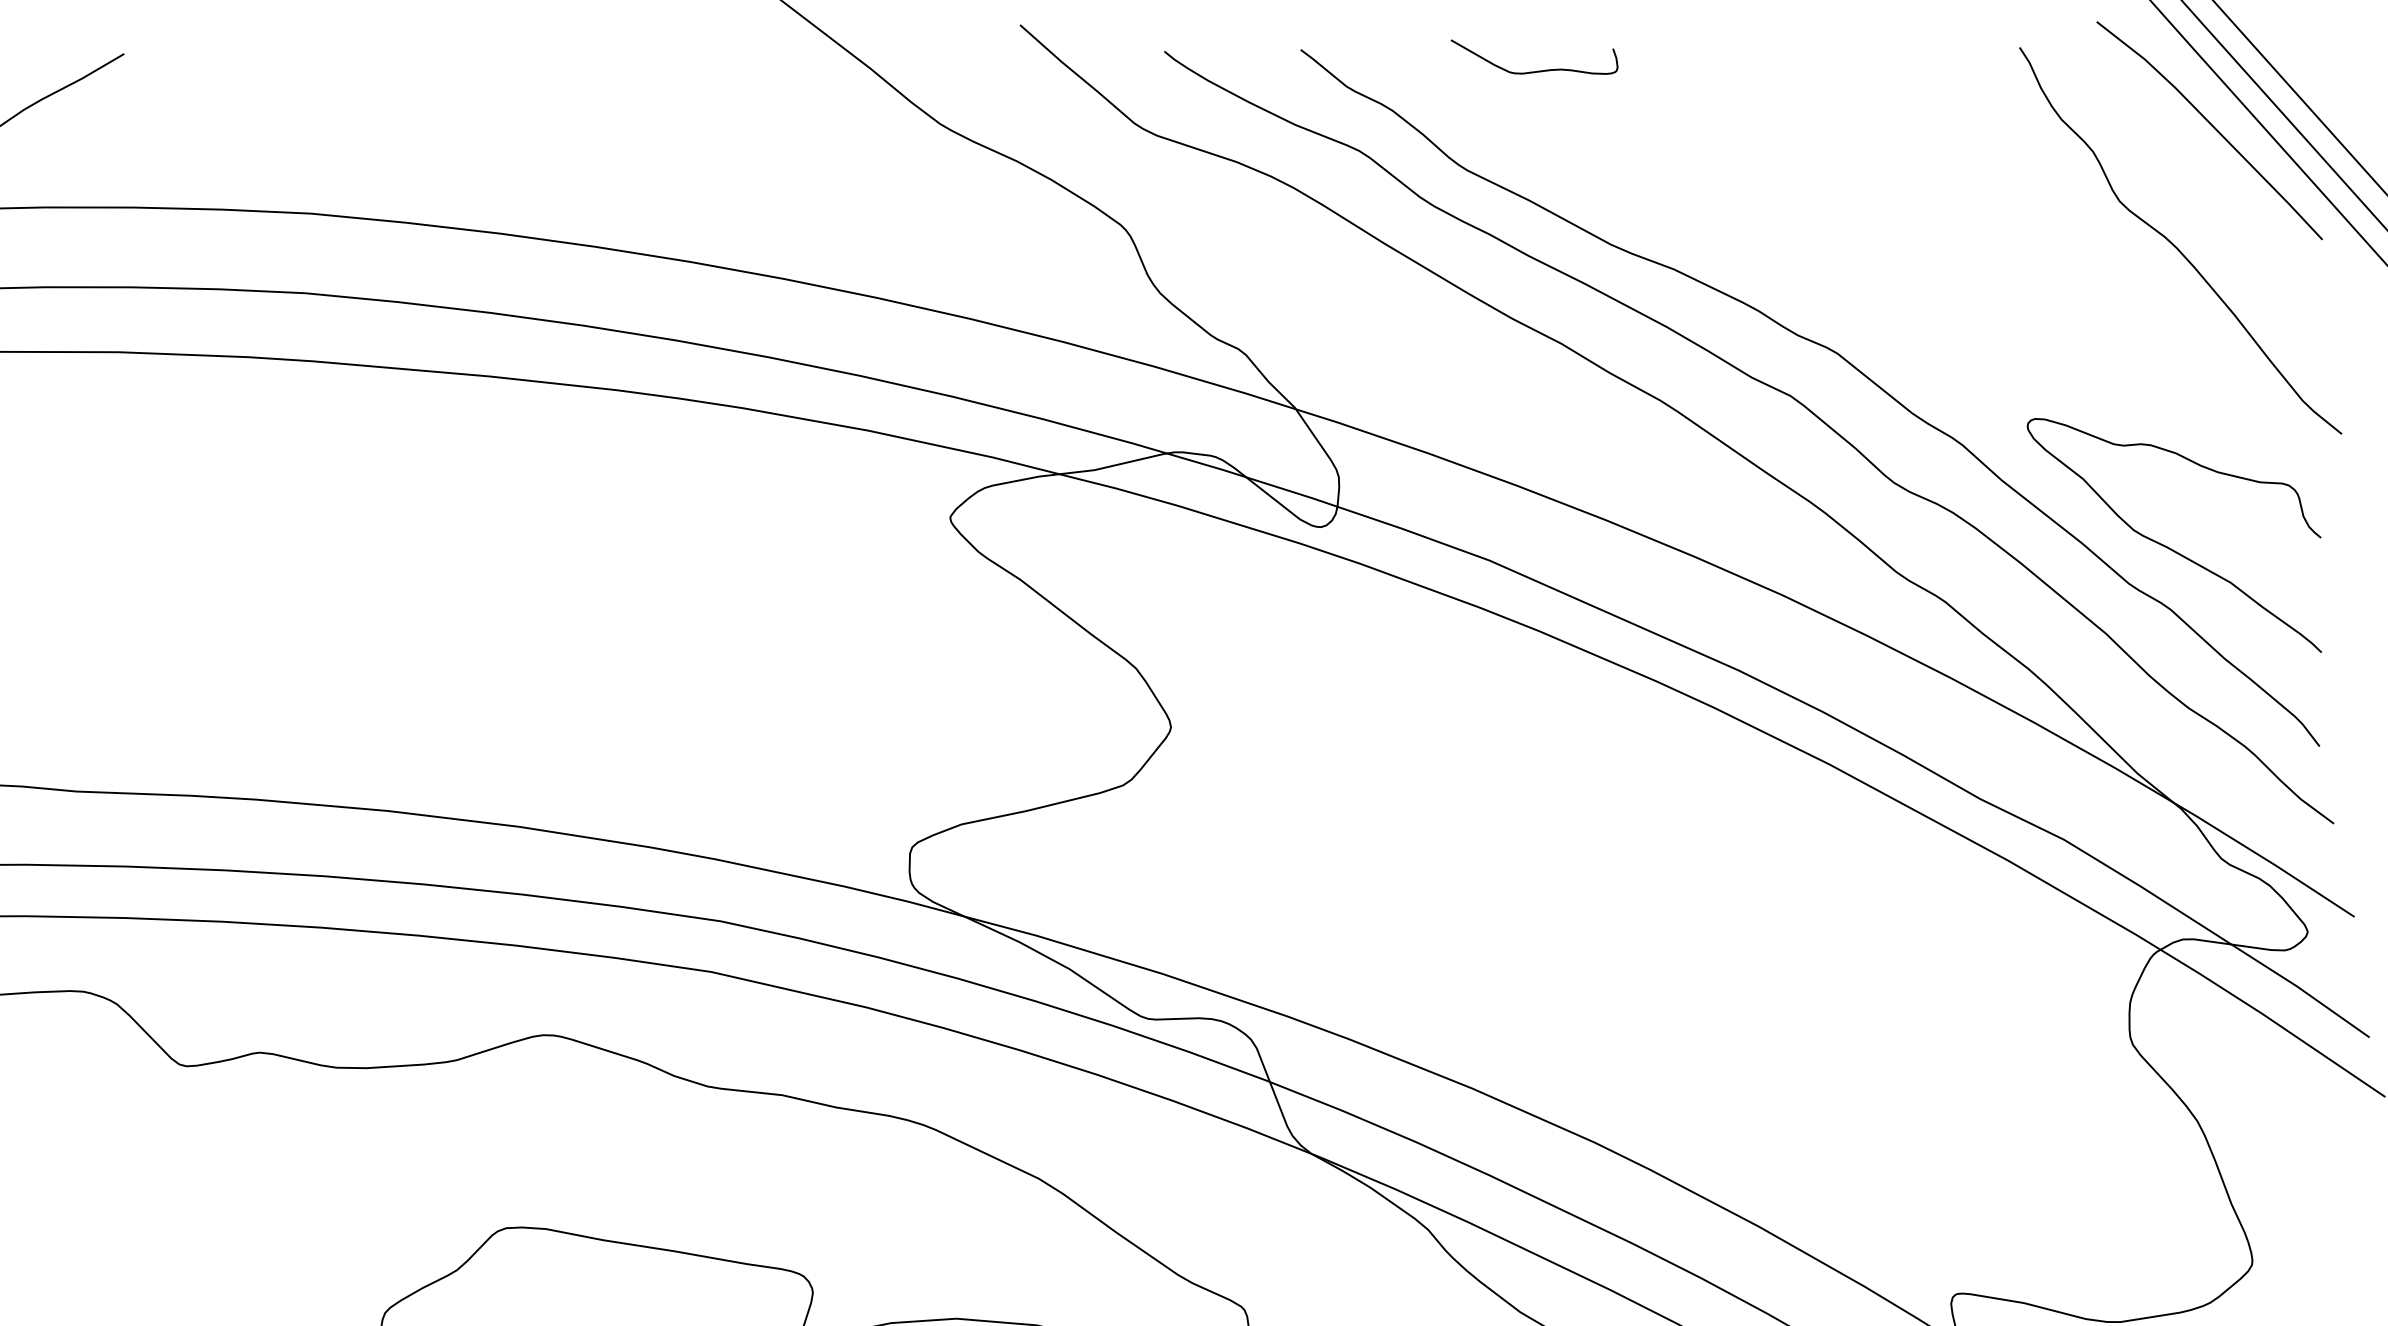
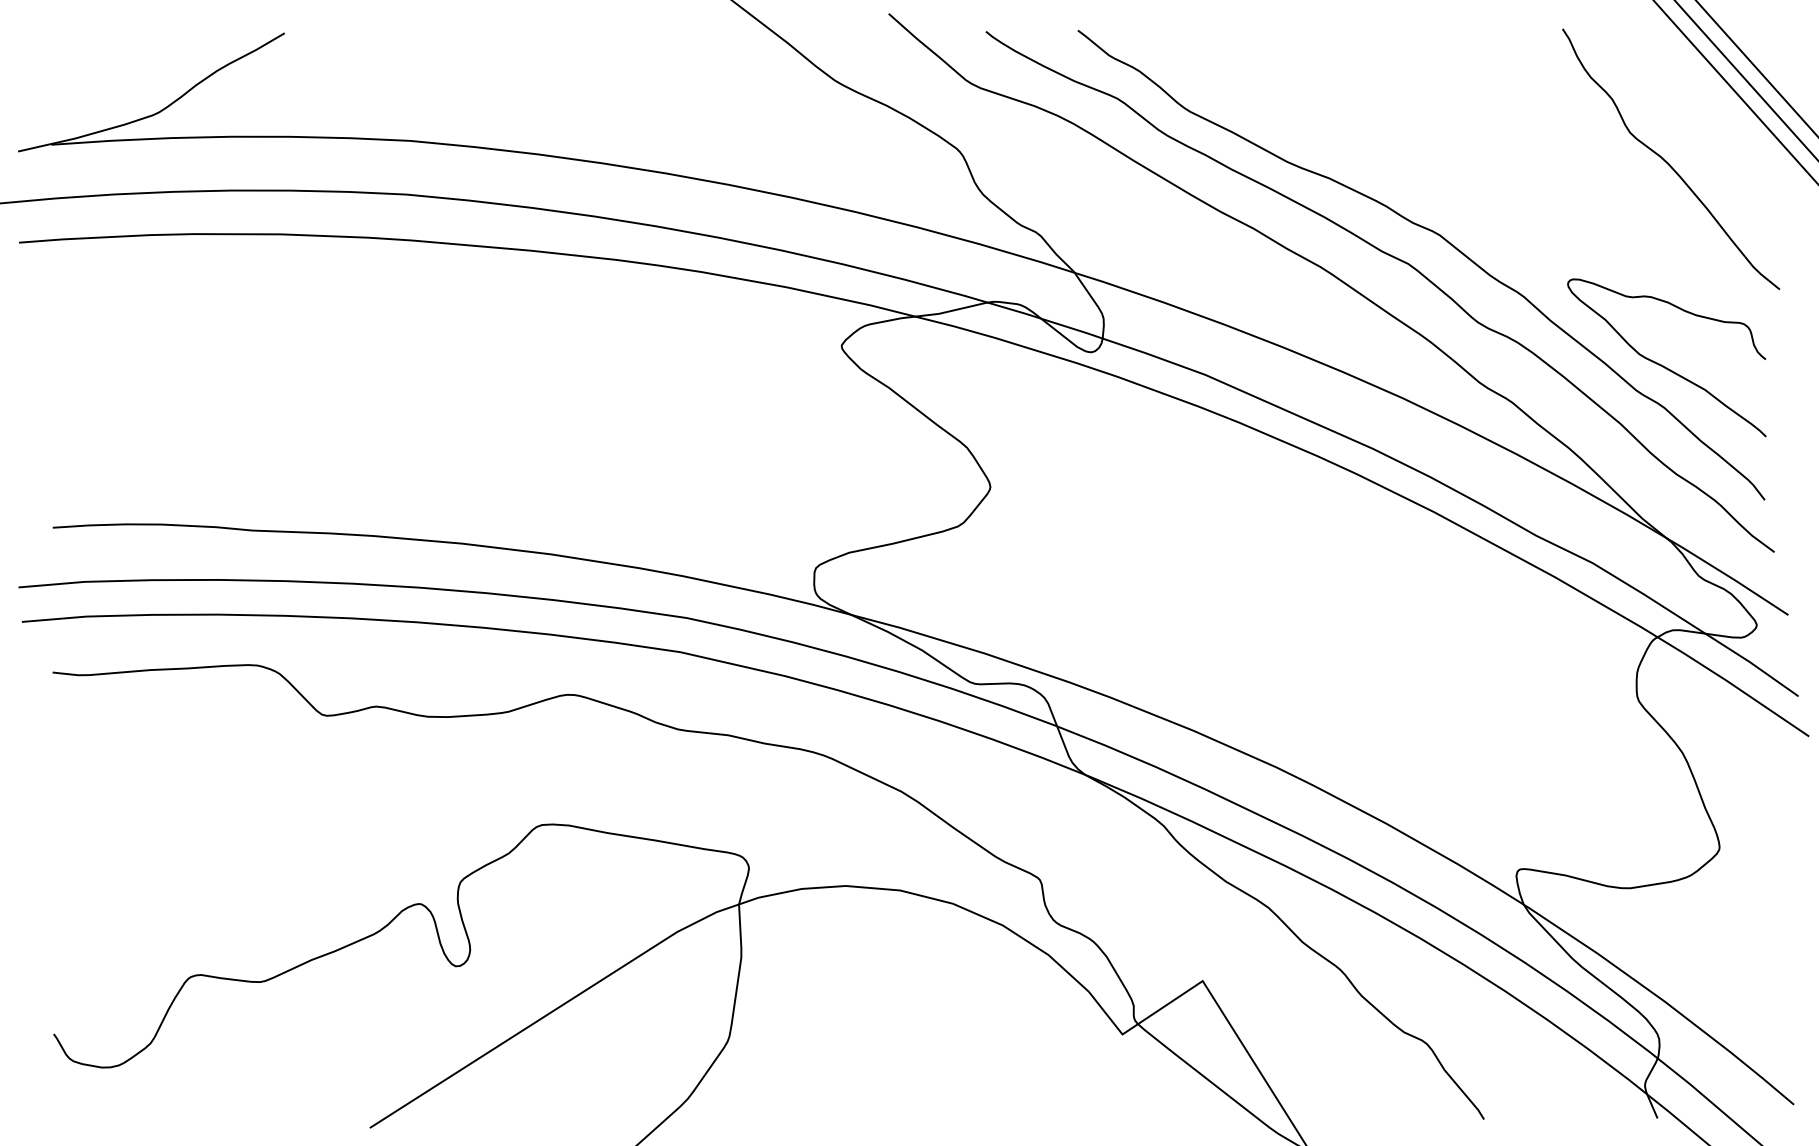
curve: (1534, 70) -> (1235, 44), removed
line: (2212, 126) -> (1692, 82), removed

